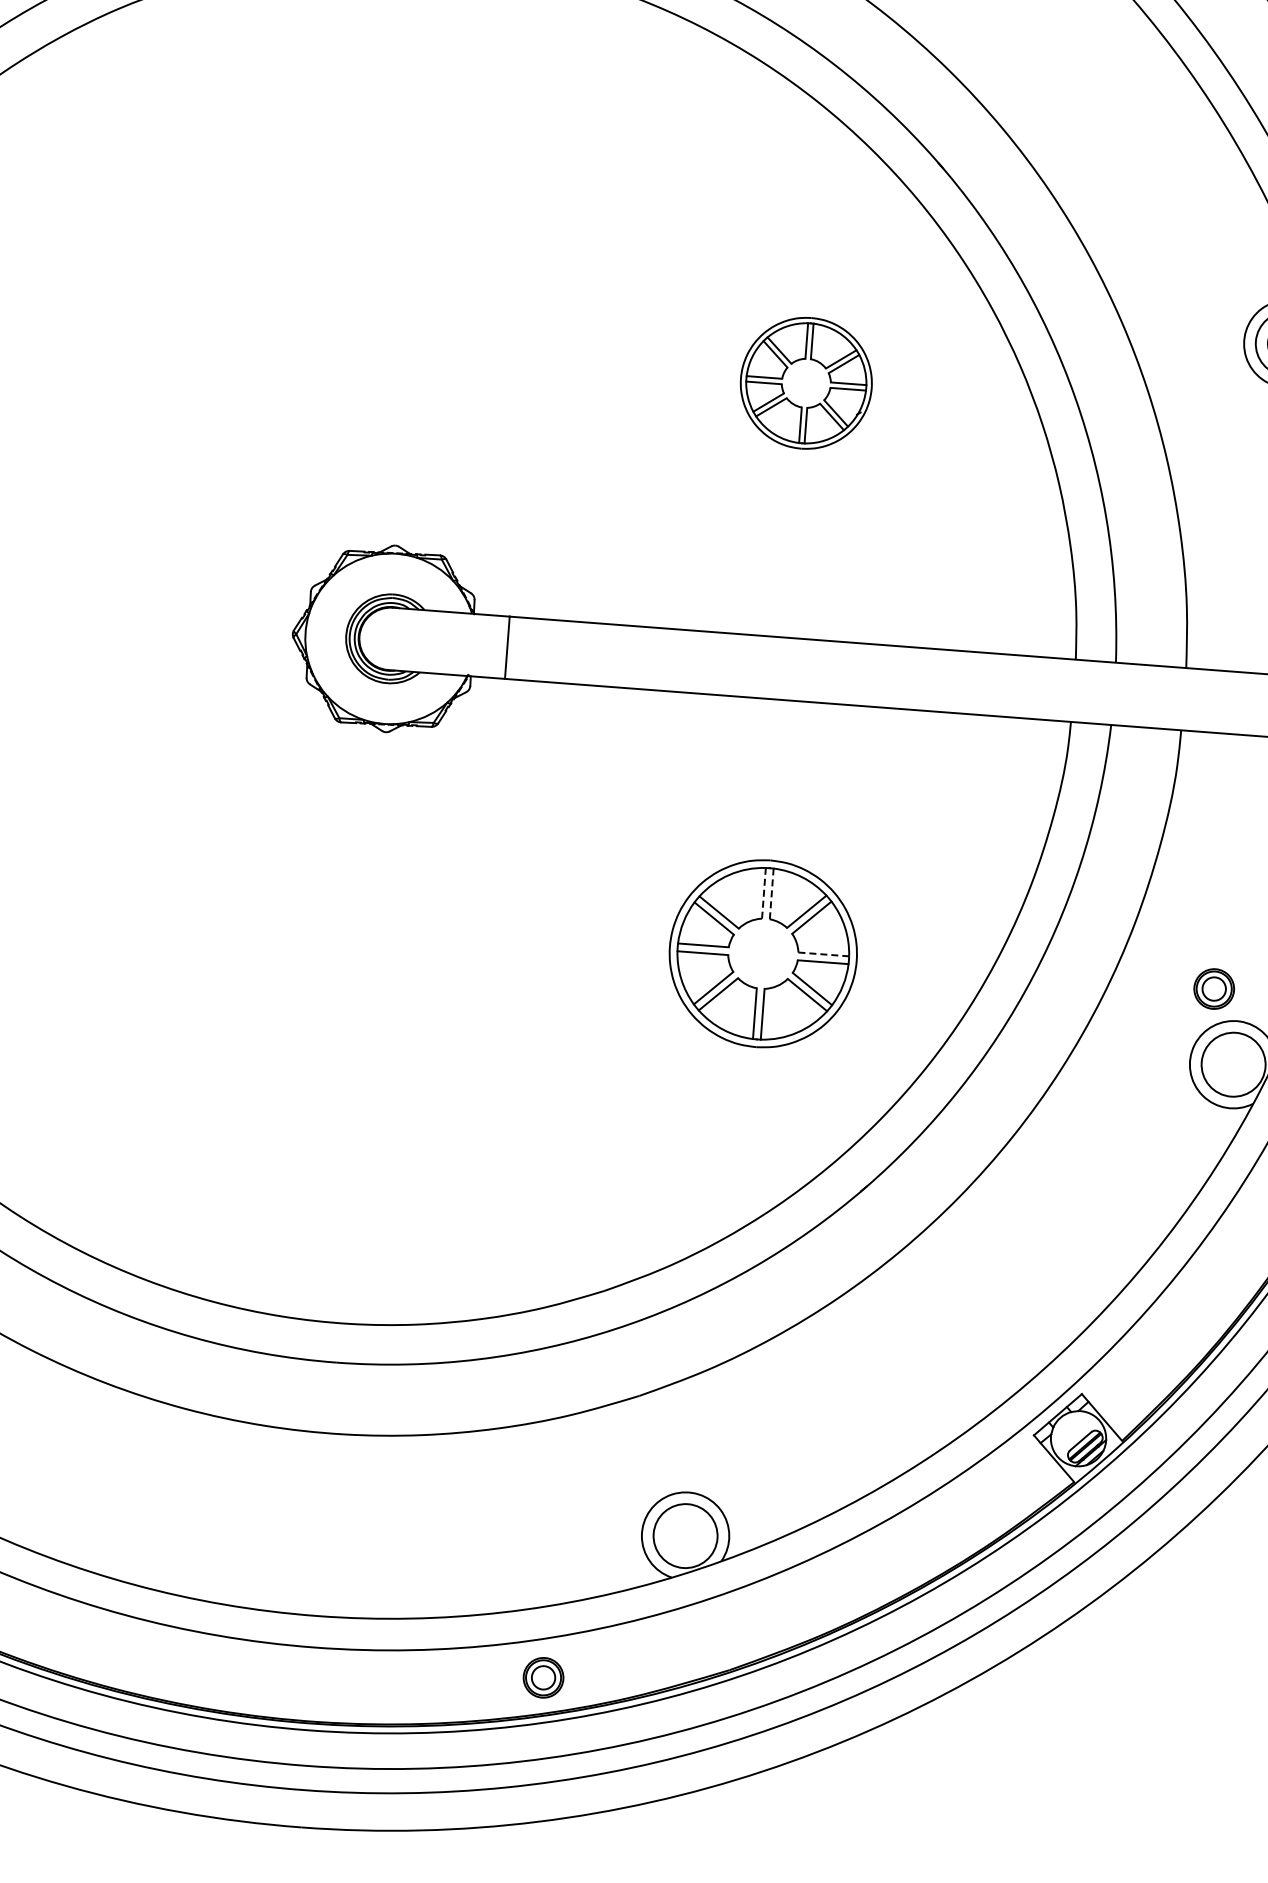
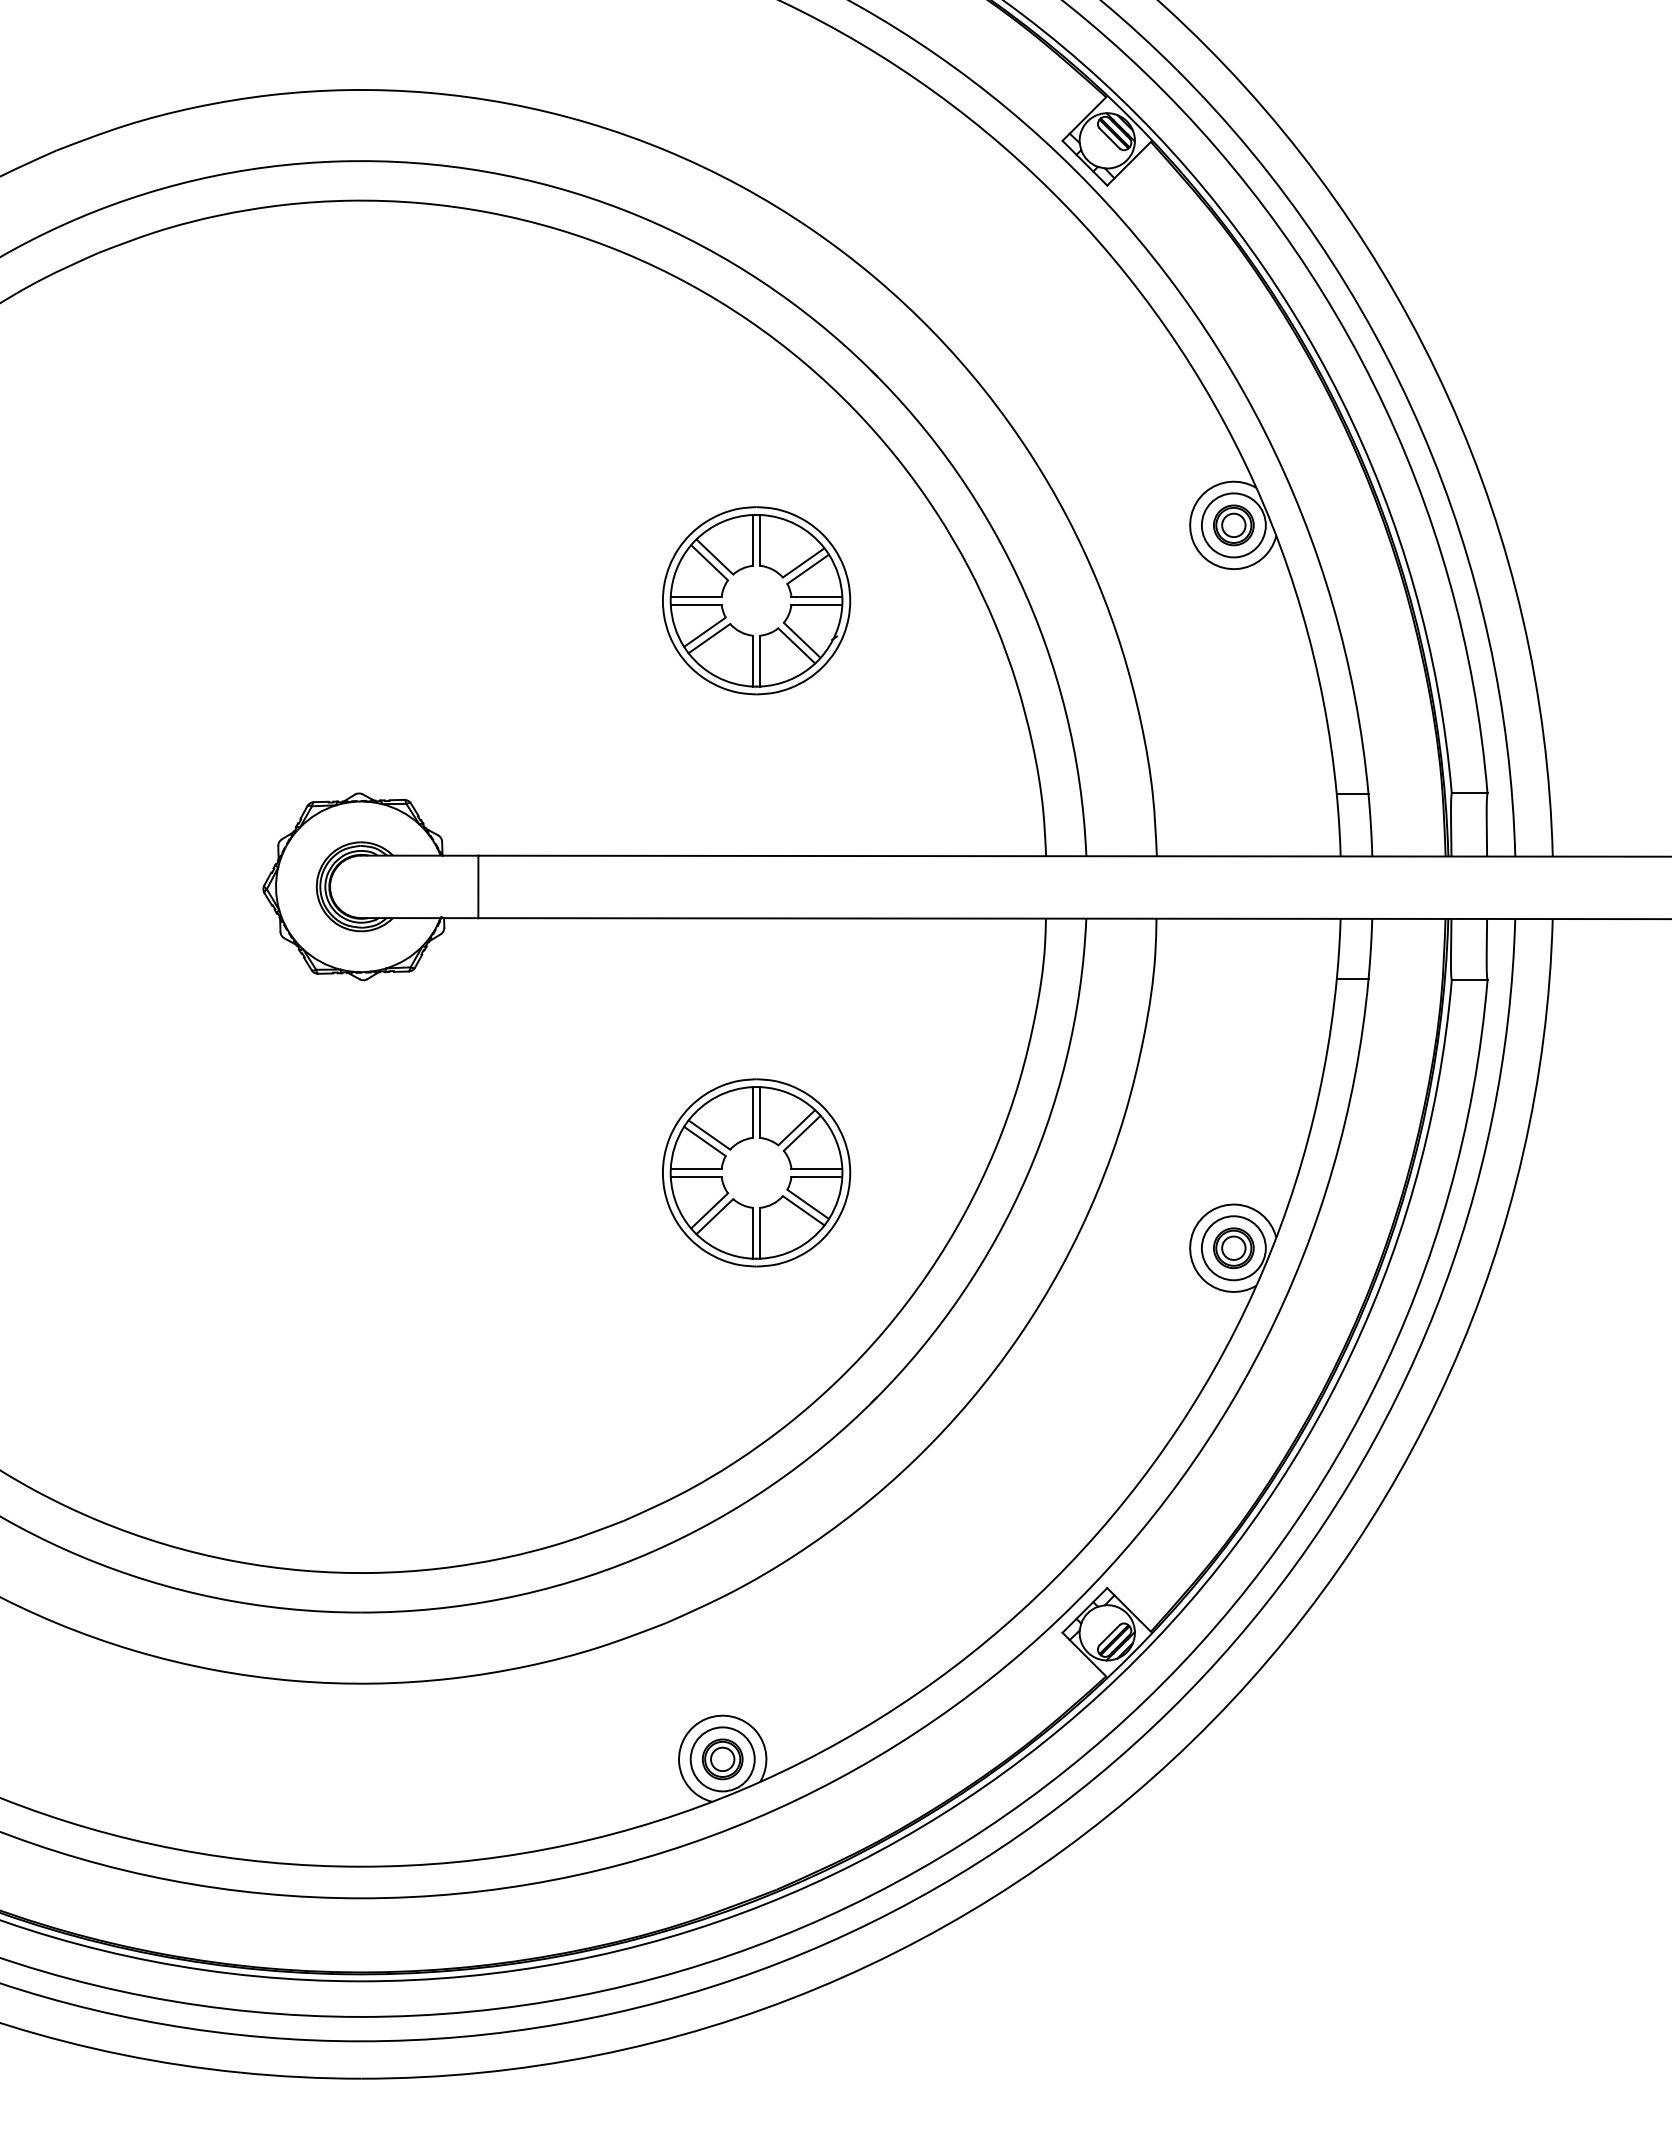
part: (806, 382) -> (756, 600), size x1.43
line: (763, 893) -> (752, 1112), dashed -> solid
line: (771, 893) -> (760, 1112), dashed -> solid
line: (824, 954) -> (817, 1169), dashed -> solid
part: (1213, 989) -> (1233, 1248), moved
part: (543, 1677) -> (722, 1759), moved

